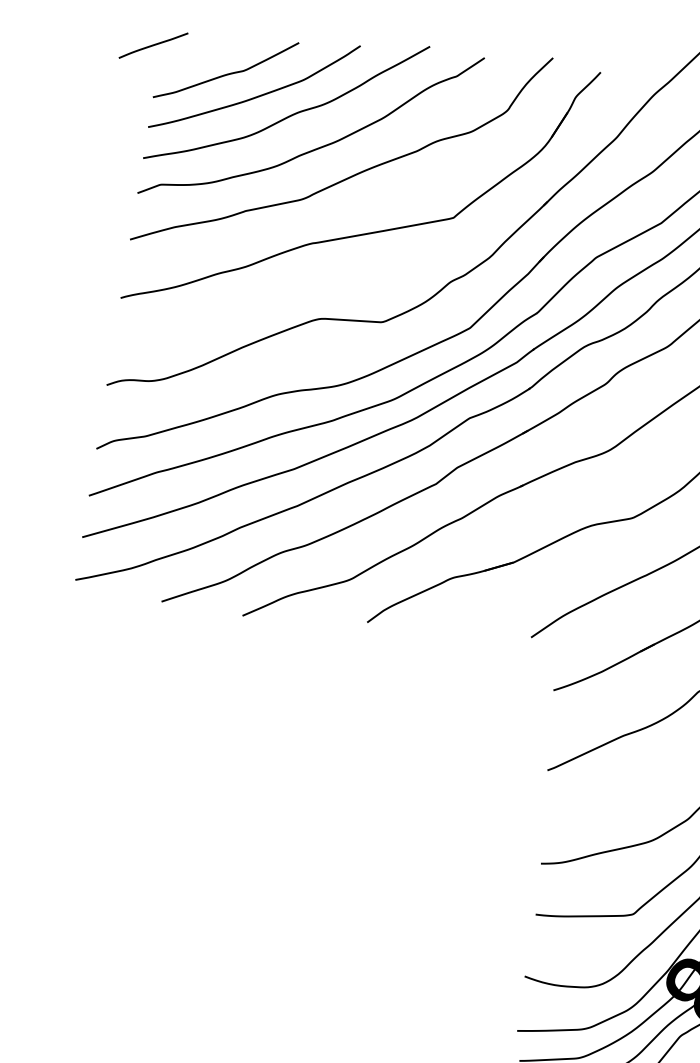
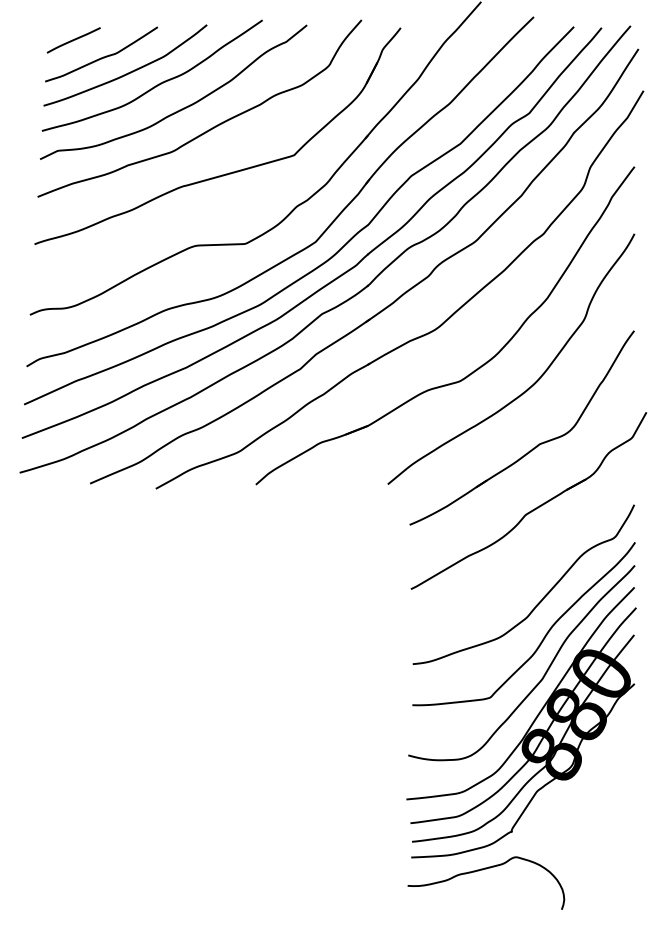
line: (153, 45) -> (73, 40), moved

